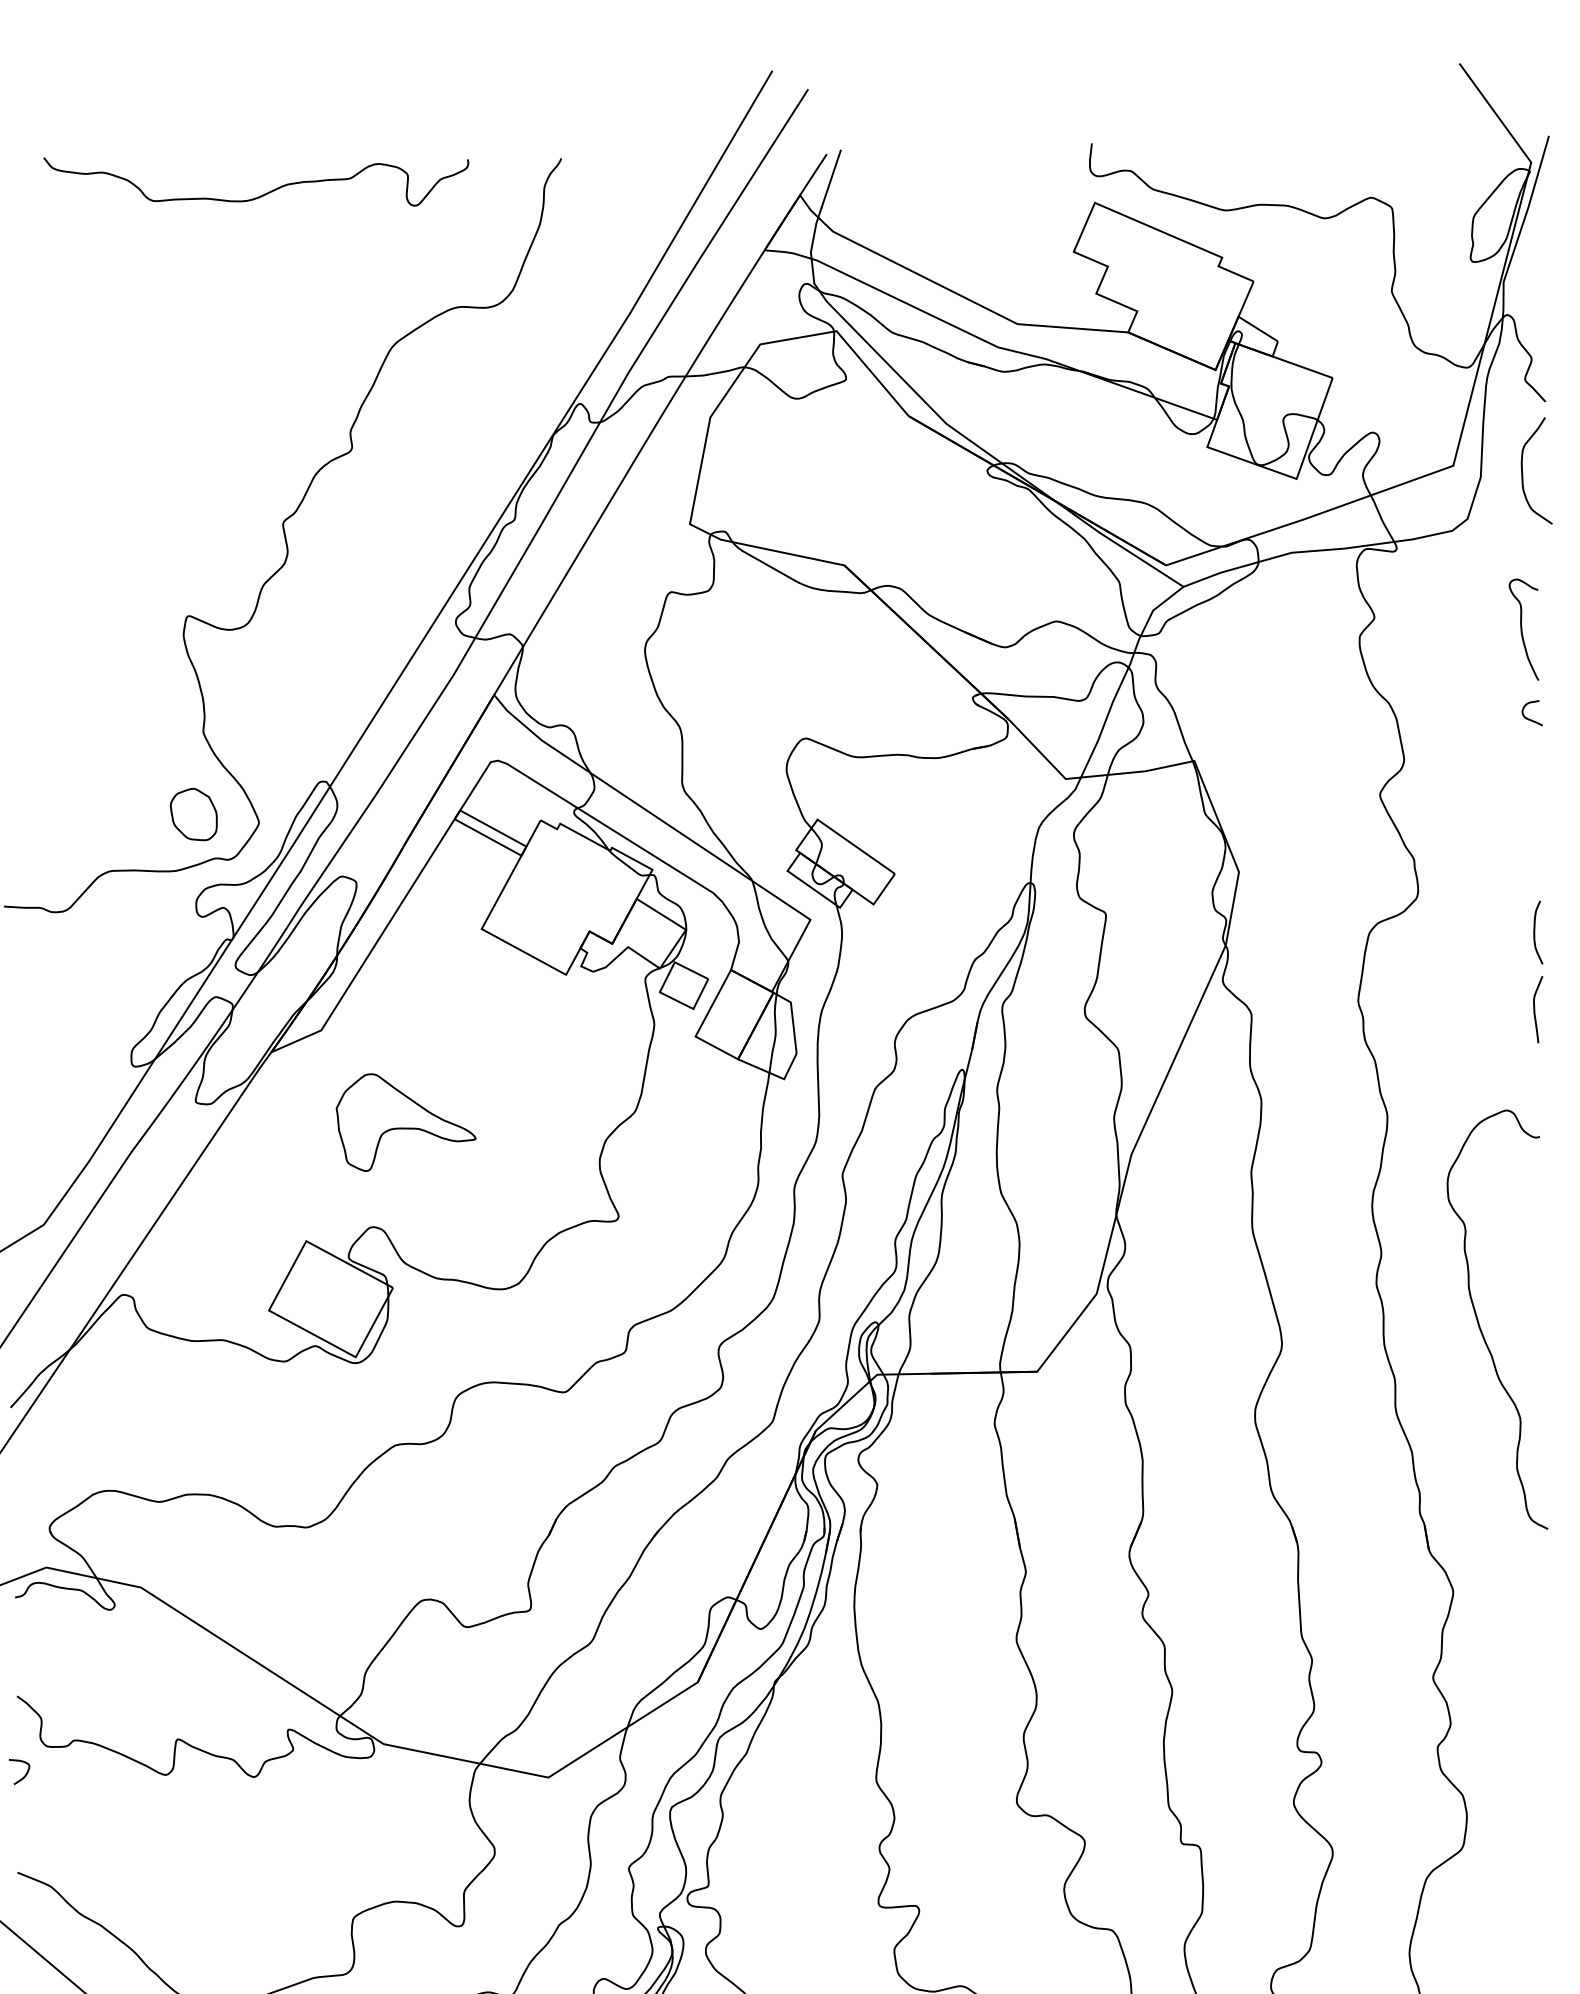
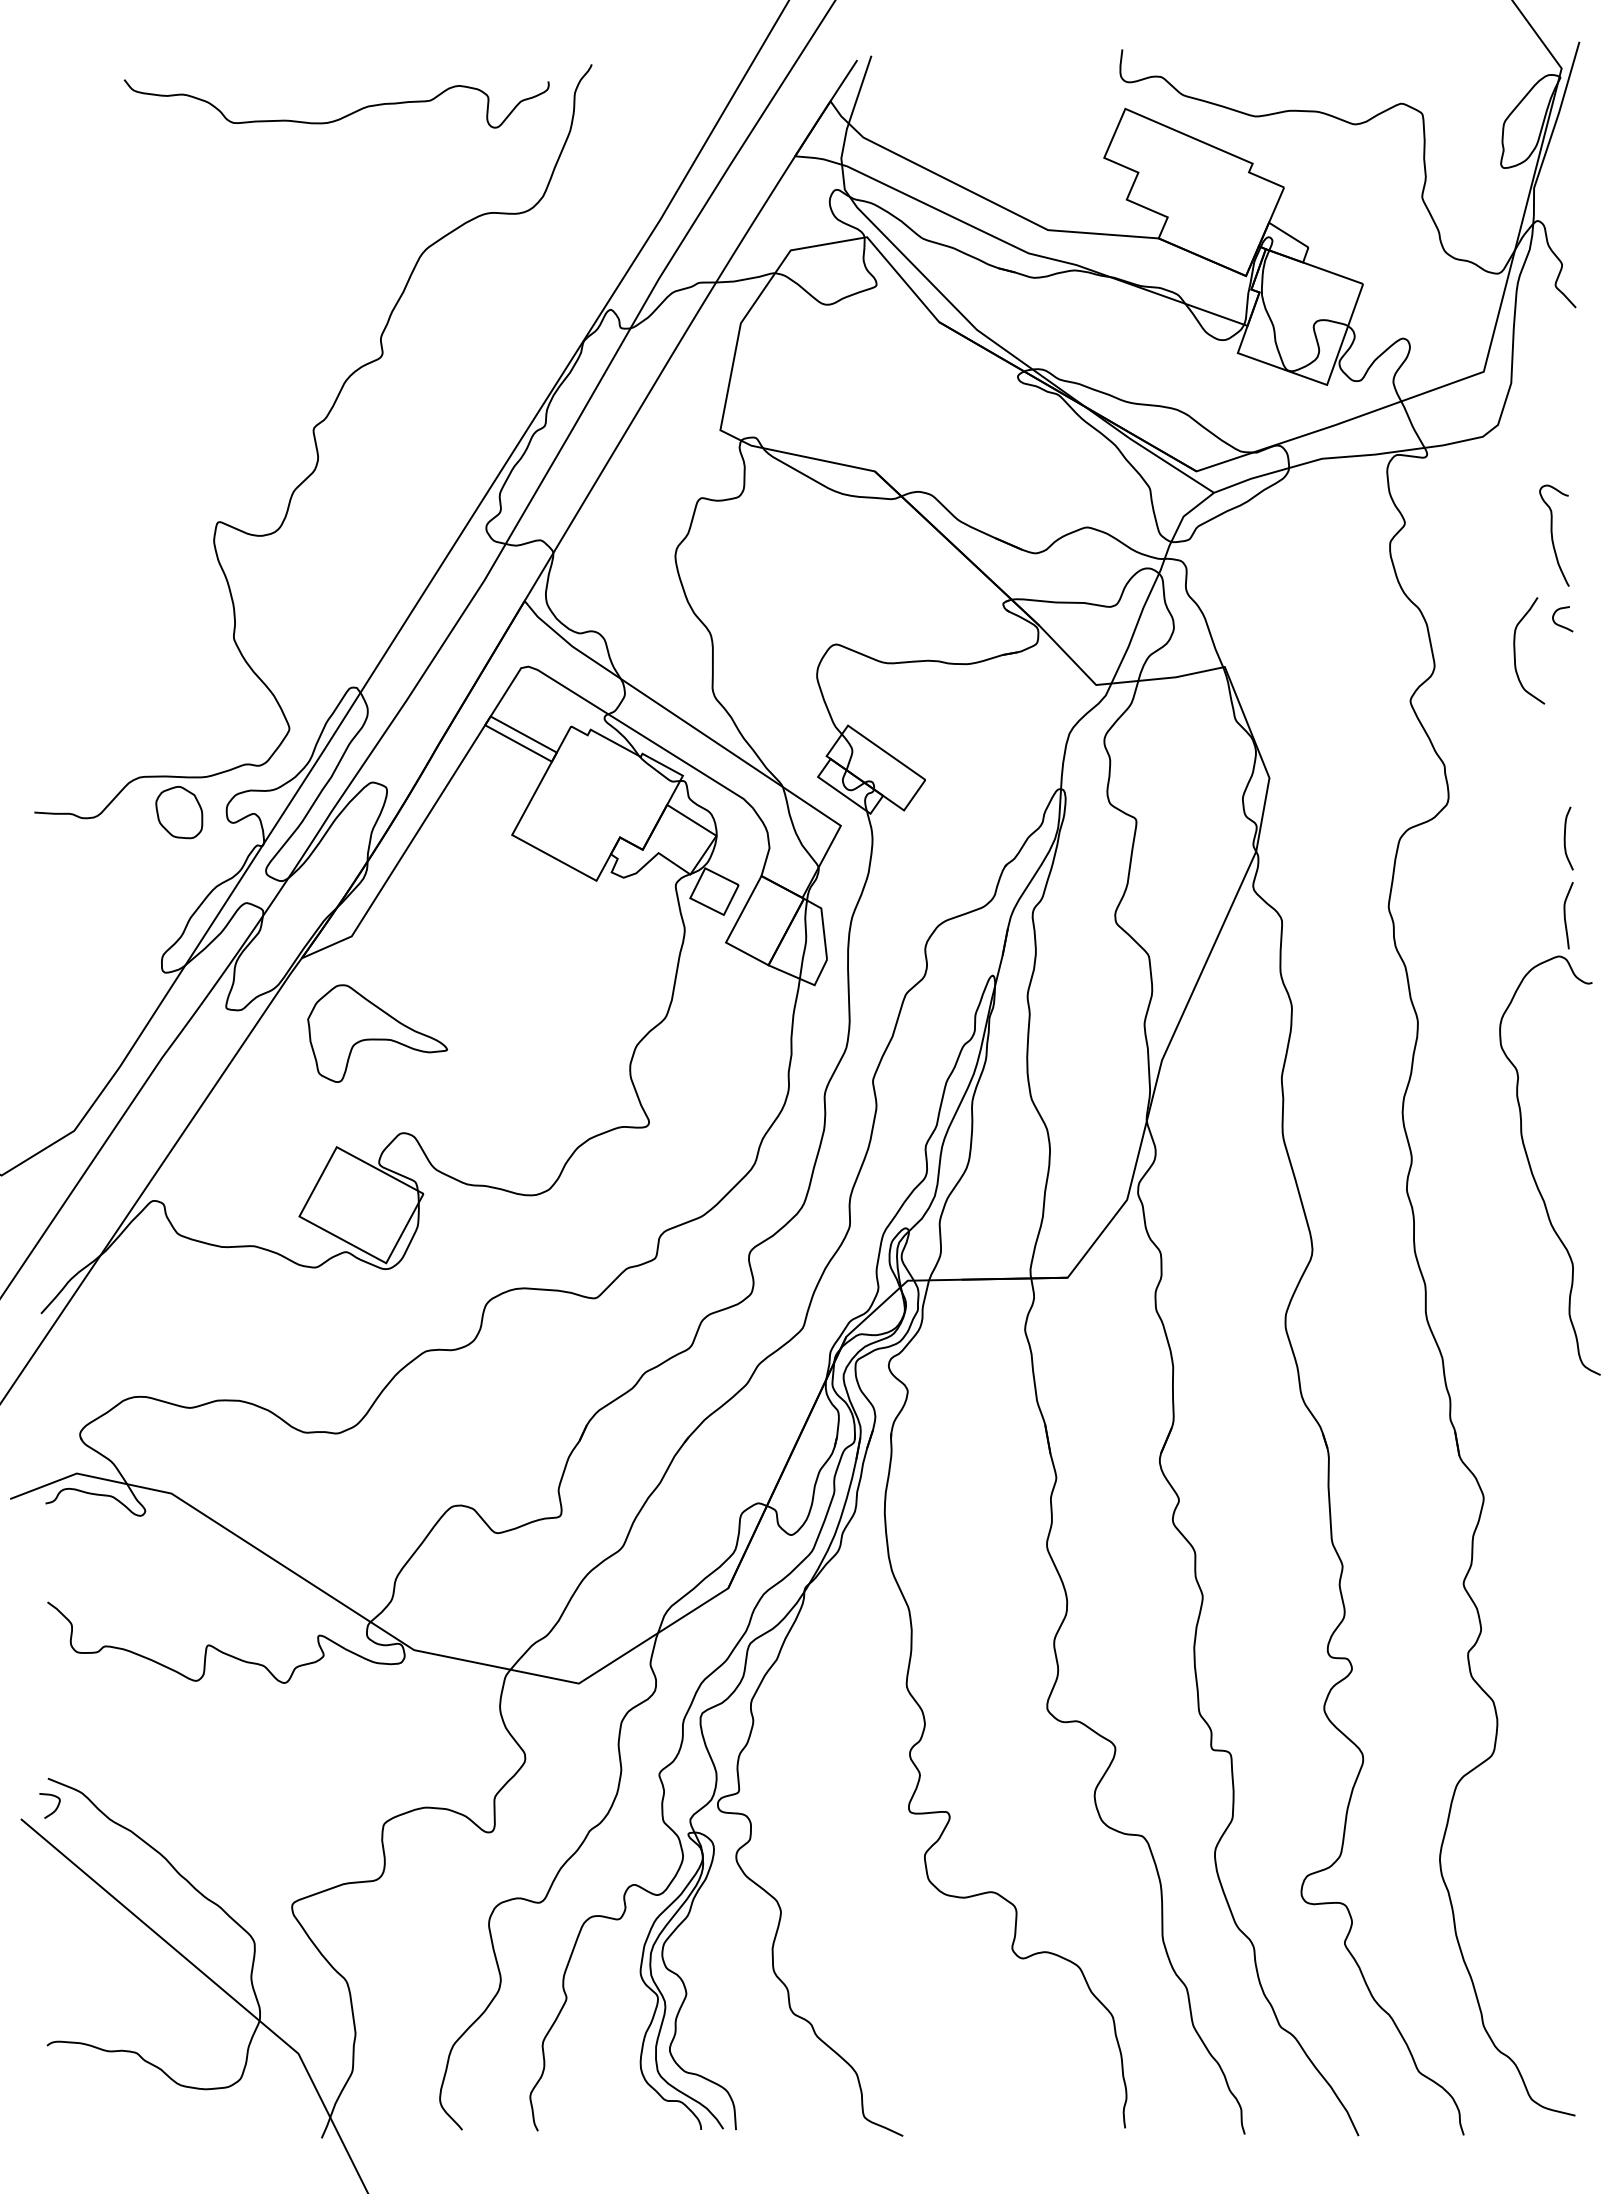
curve: (263, 194) -> (343, 116), moved
curve: (1523, 470) -> (1515, 650), moved
part: (194, 814) -> (179, 812), moved
part: (406, 1122) -> (377, 1033), moved
curve: (1480, 1324) -> (1532, 1170), moved
curve: (25, 1774) -> (55, 1808), moved

